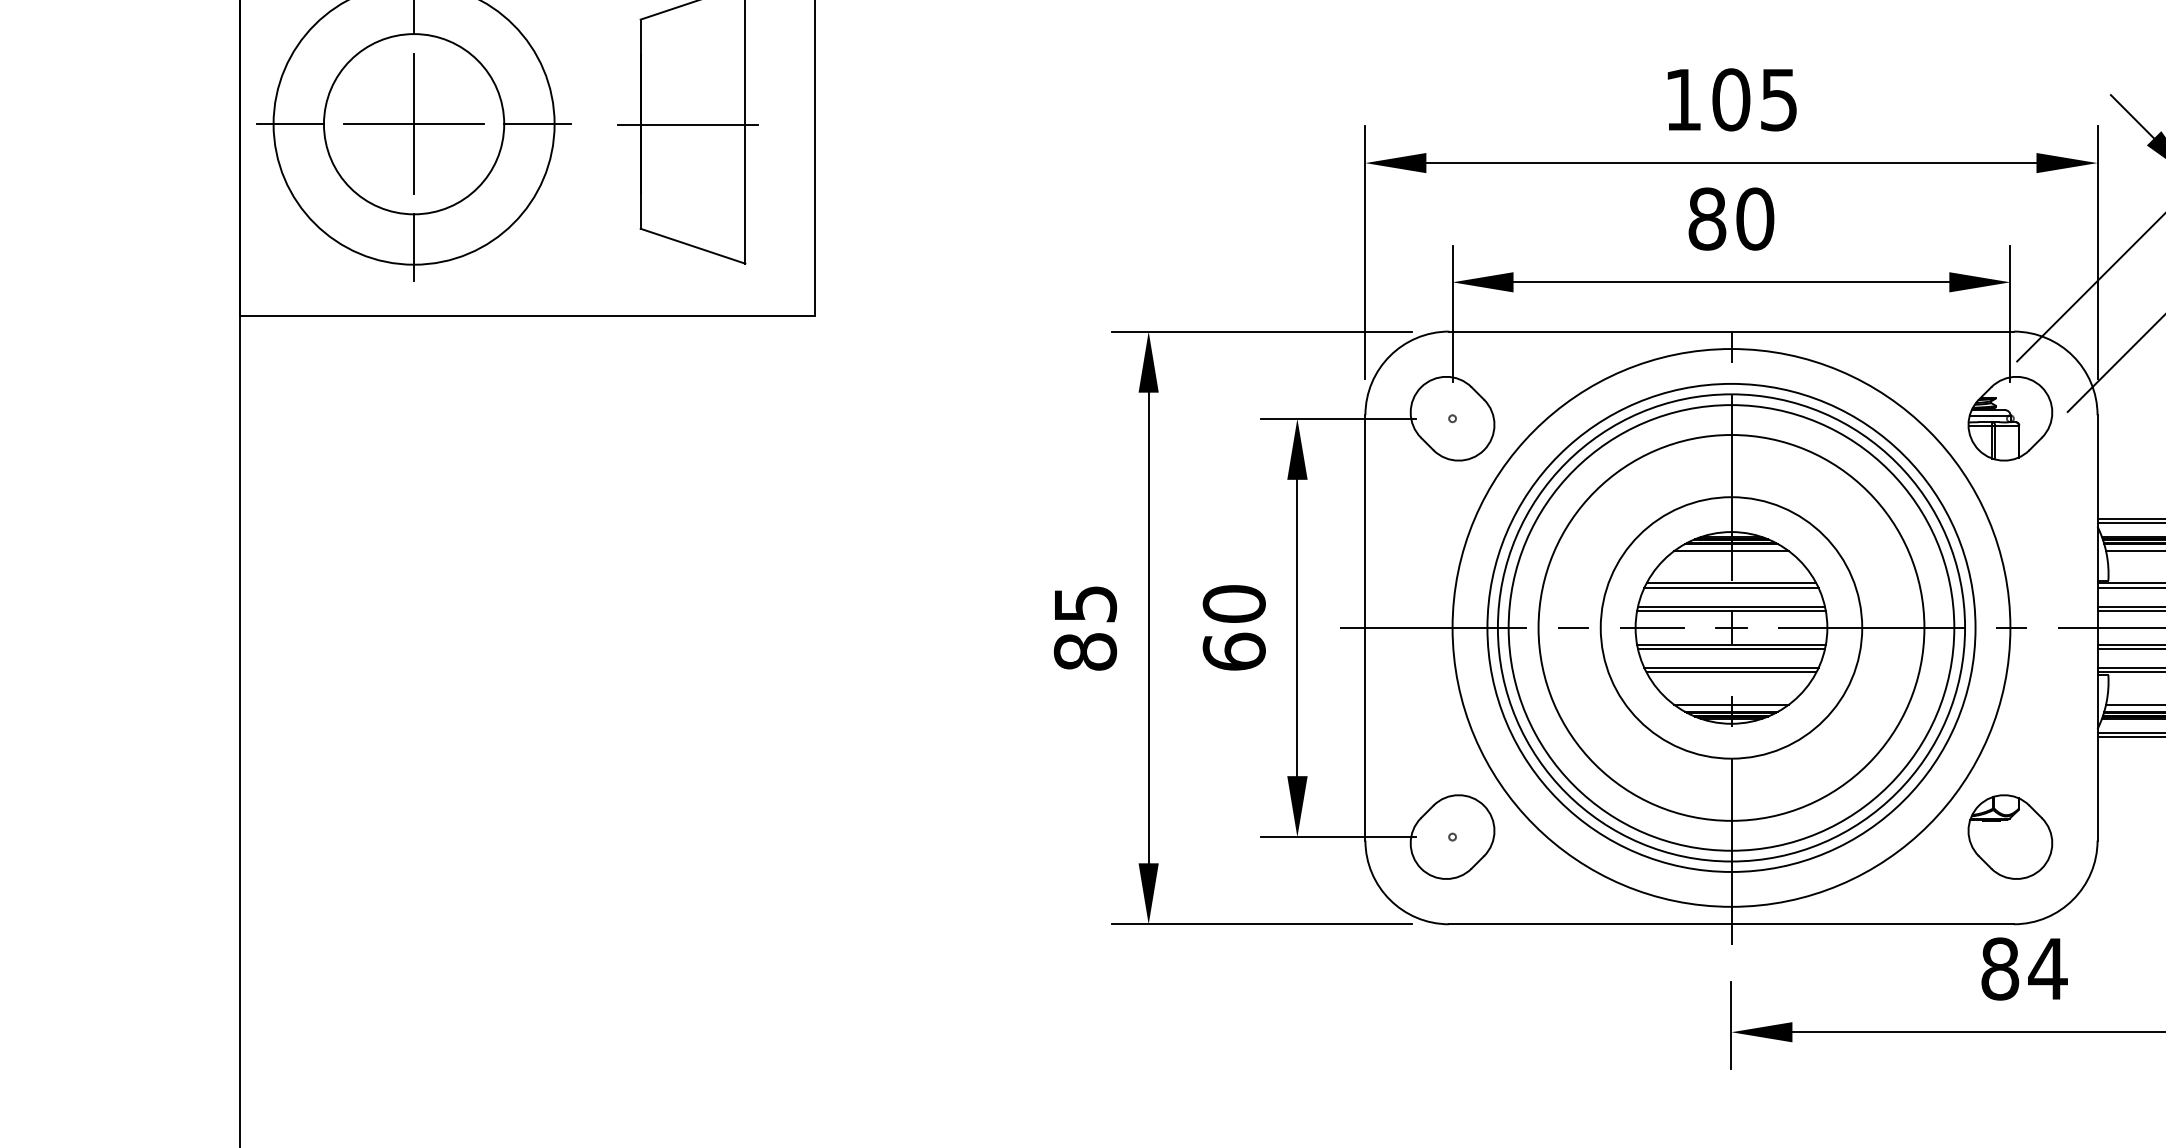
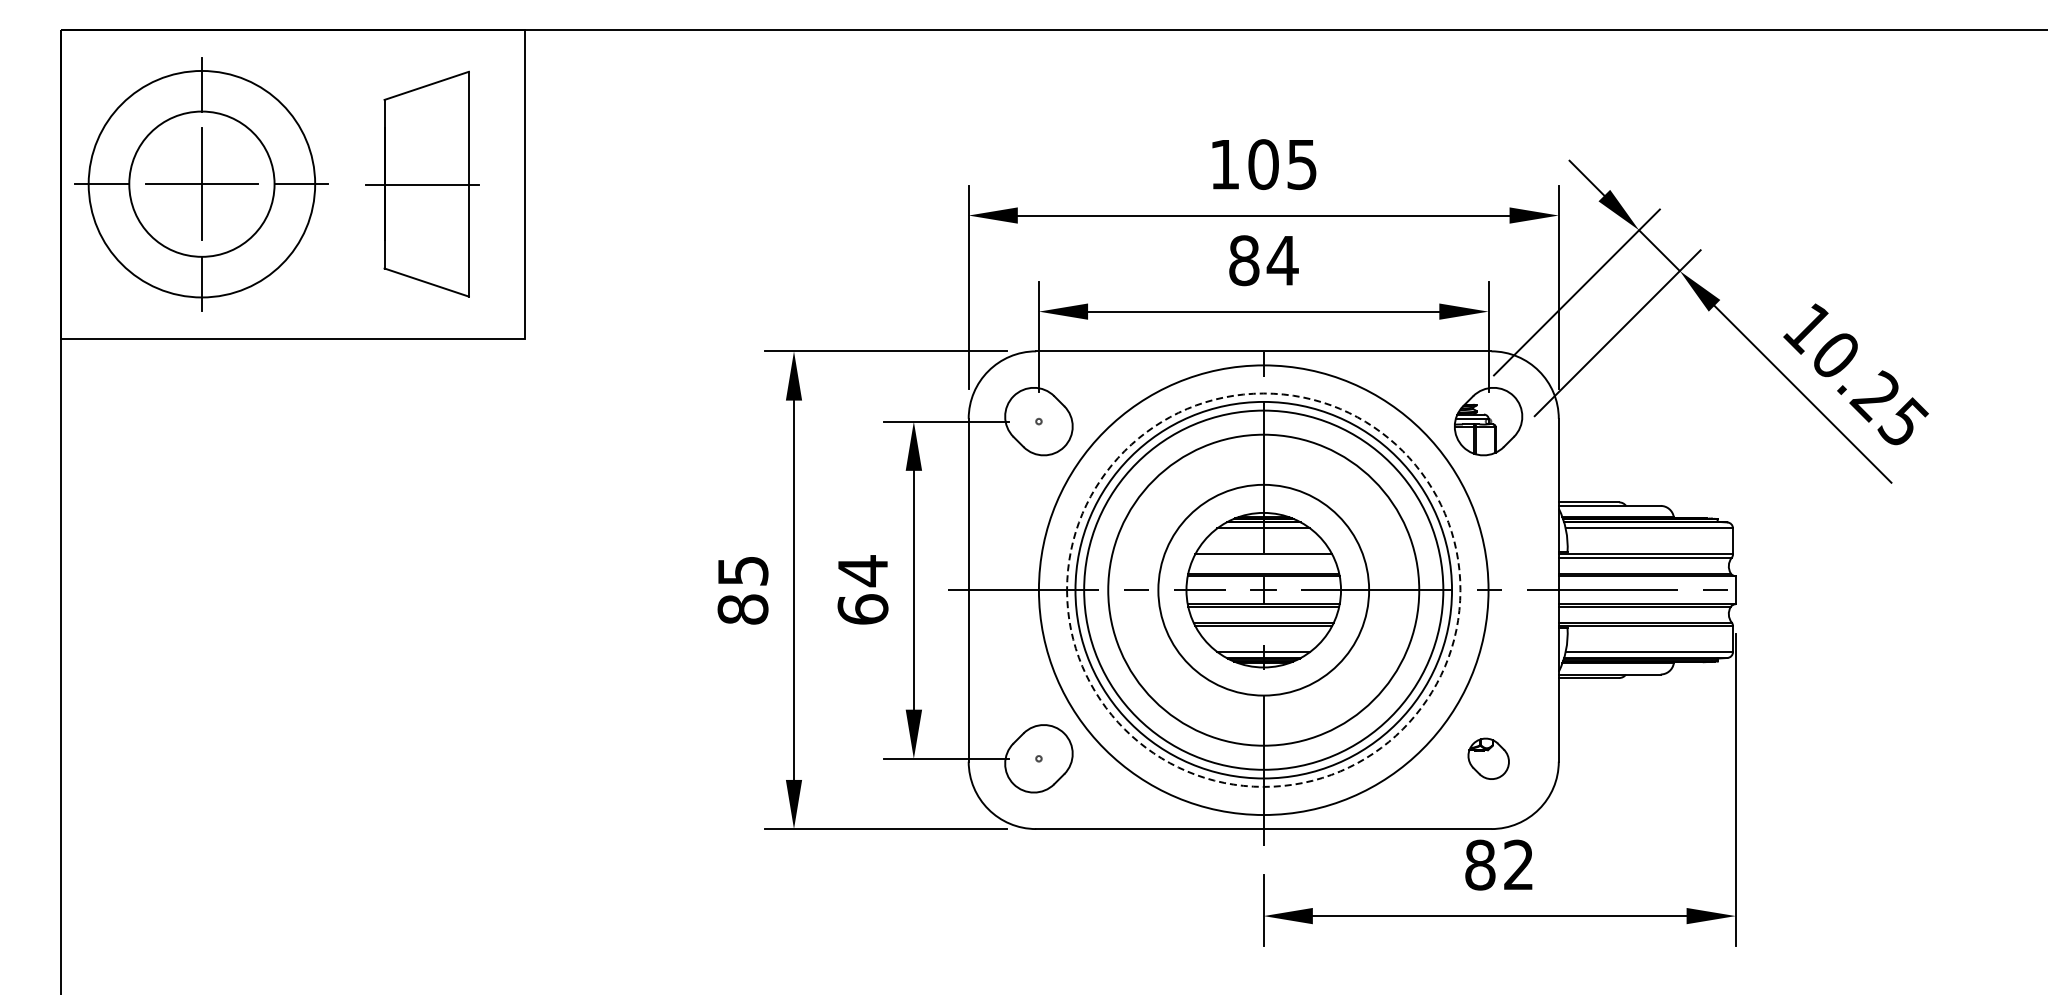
text: (1754, 218) -> (1282, 260), 80 -> 84
line: (1731, 587) -> (1263, 557), removed
text: (1233, 604) -> (862, 571), 60 -> 64
circle: (1731, 627) -> (1263, 589), solid -> dashed
part: (2010, 836) -> (1488, 758), size x0.6
text: (2047, 968) -> (1518, 864), 84 -> 82

